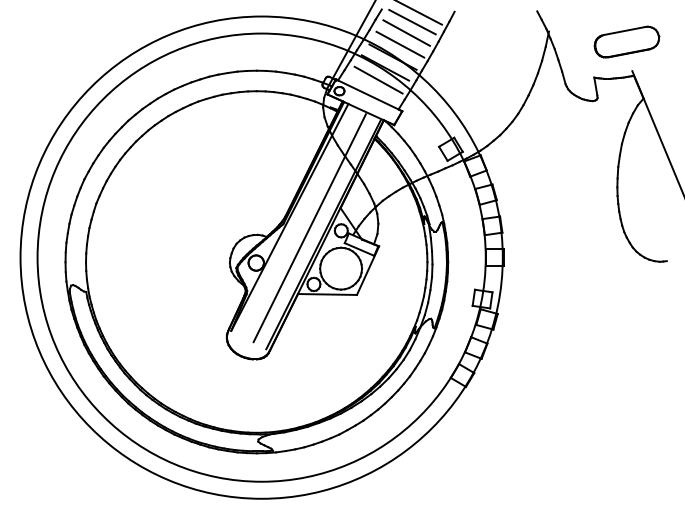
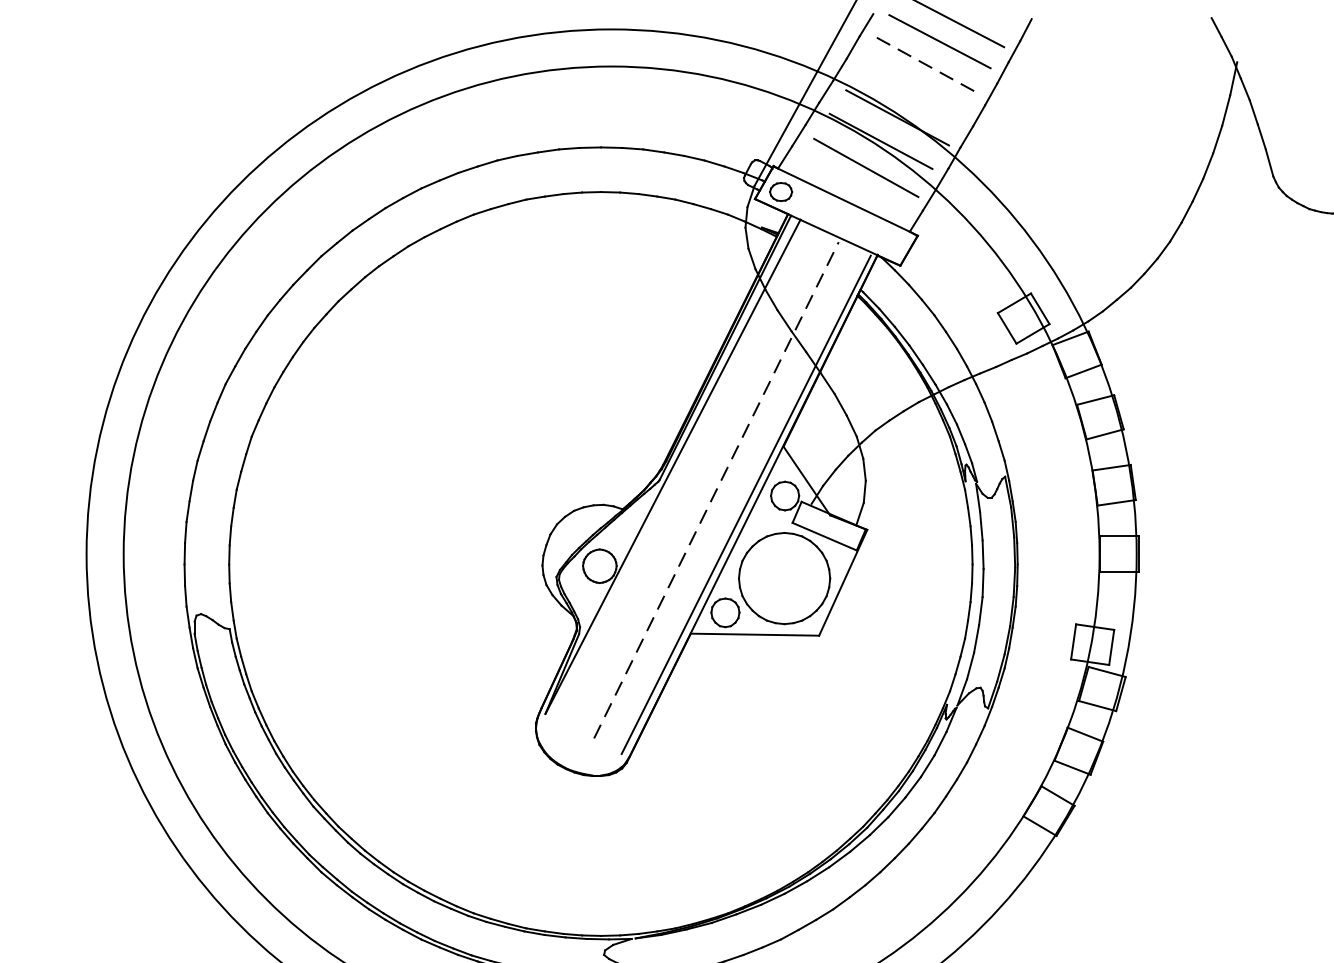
line: (406, 33) -> (926, 66), solid -> dashed
line: (400, 44) -> (913, 90), removed
line: (310, 227) -> (717, 488), solid -> dashed

